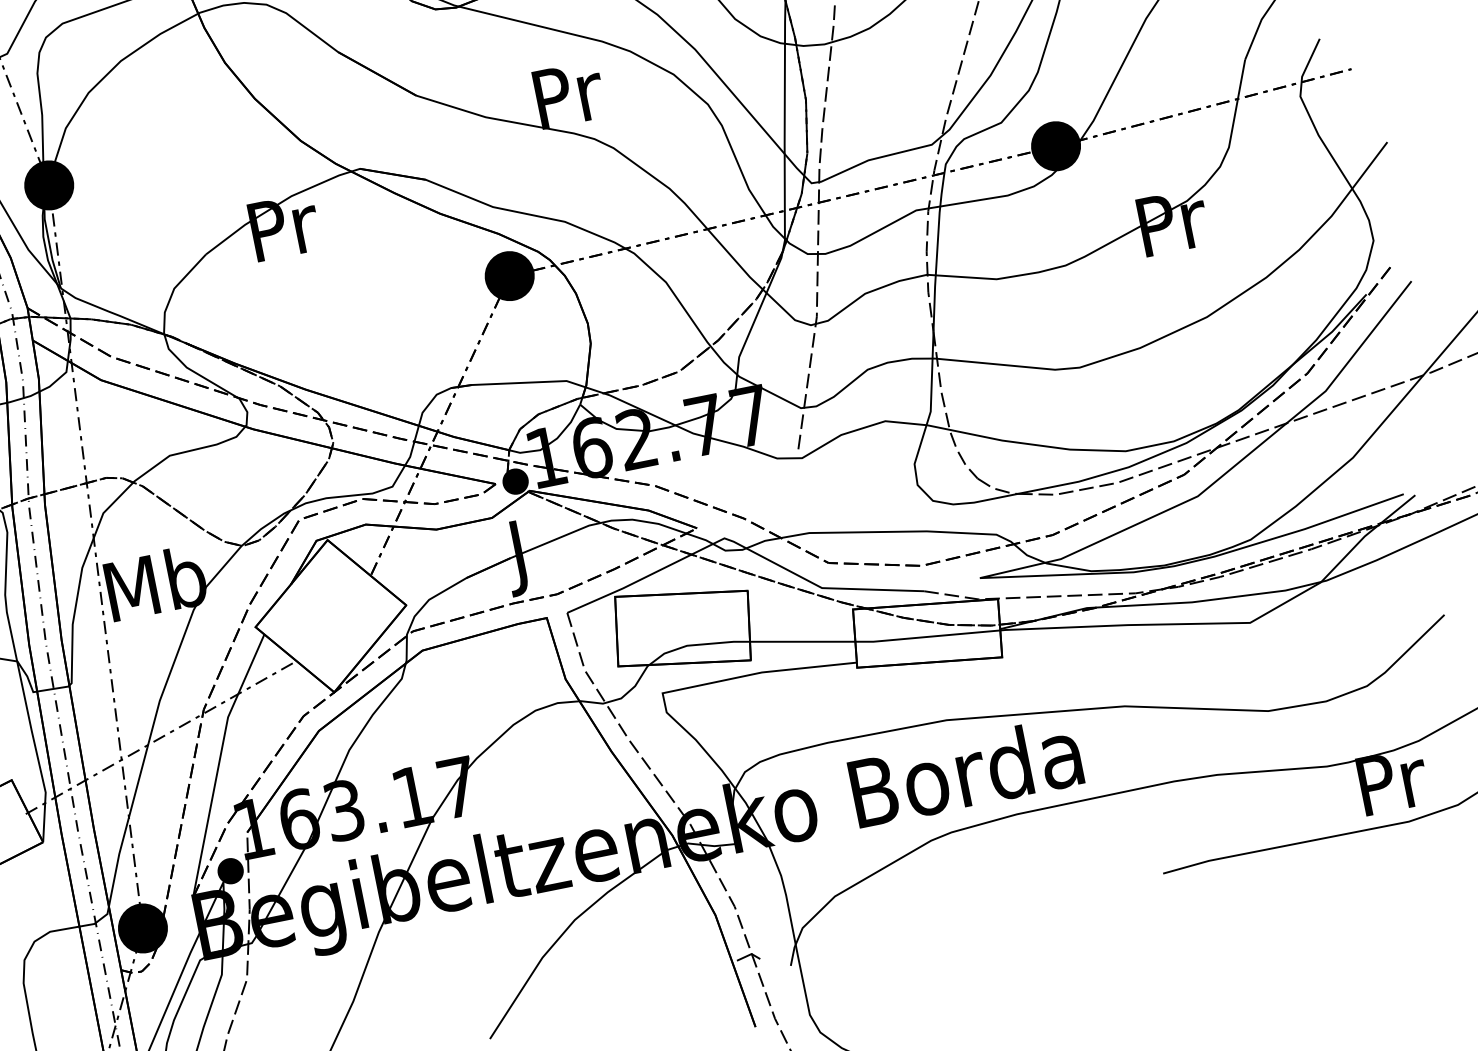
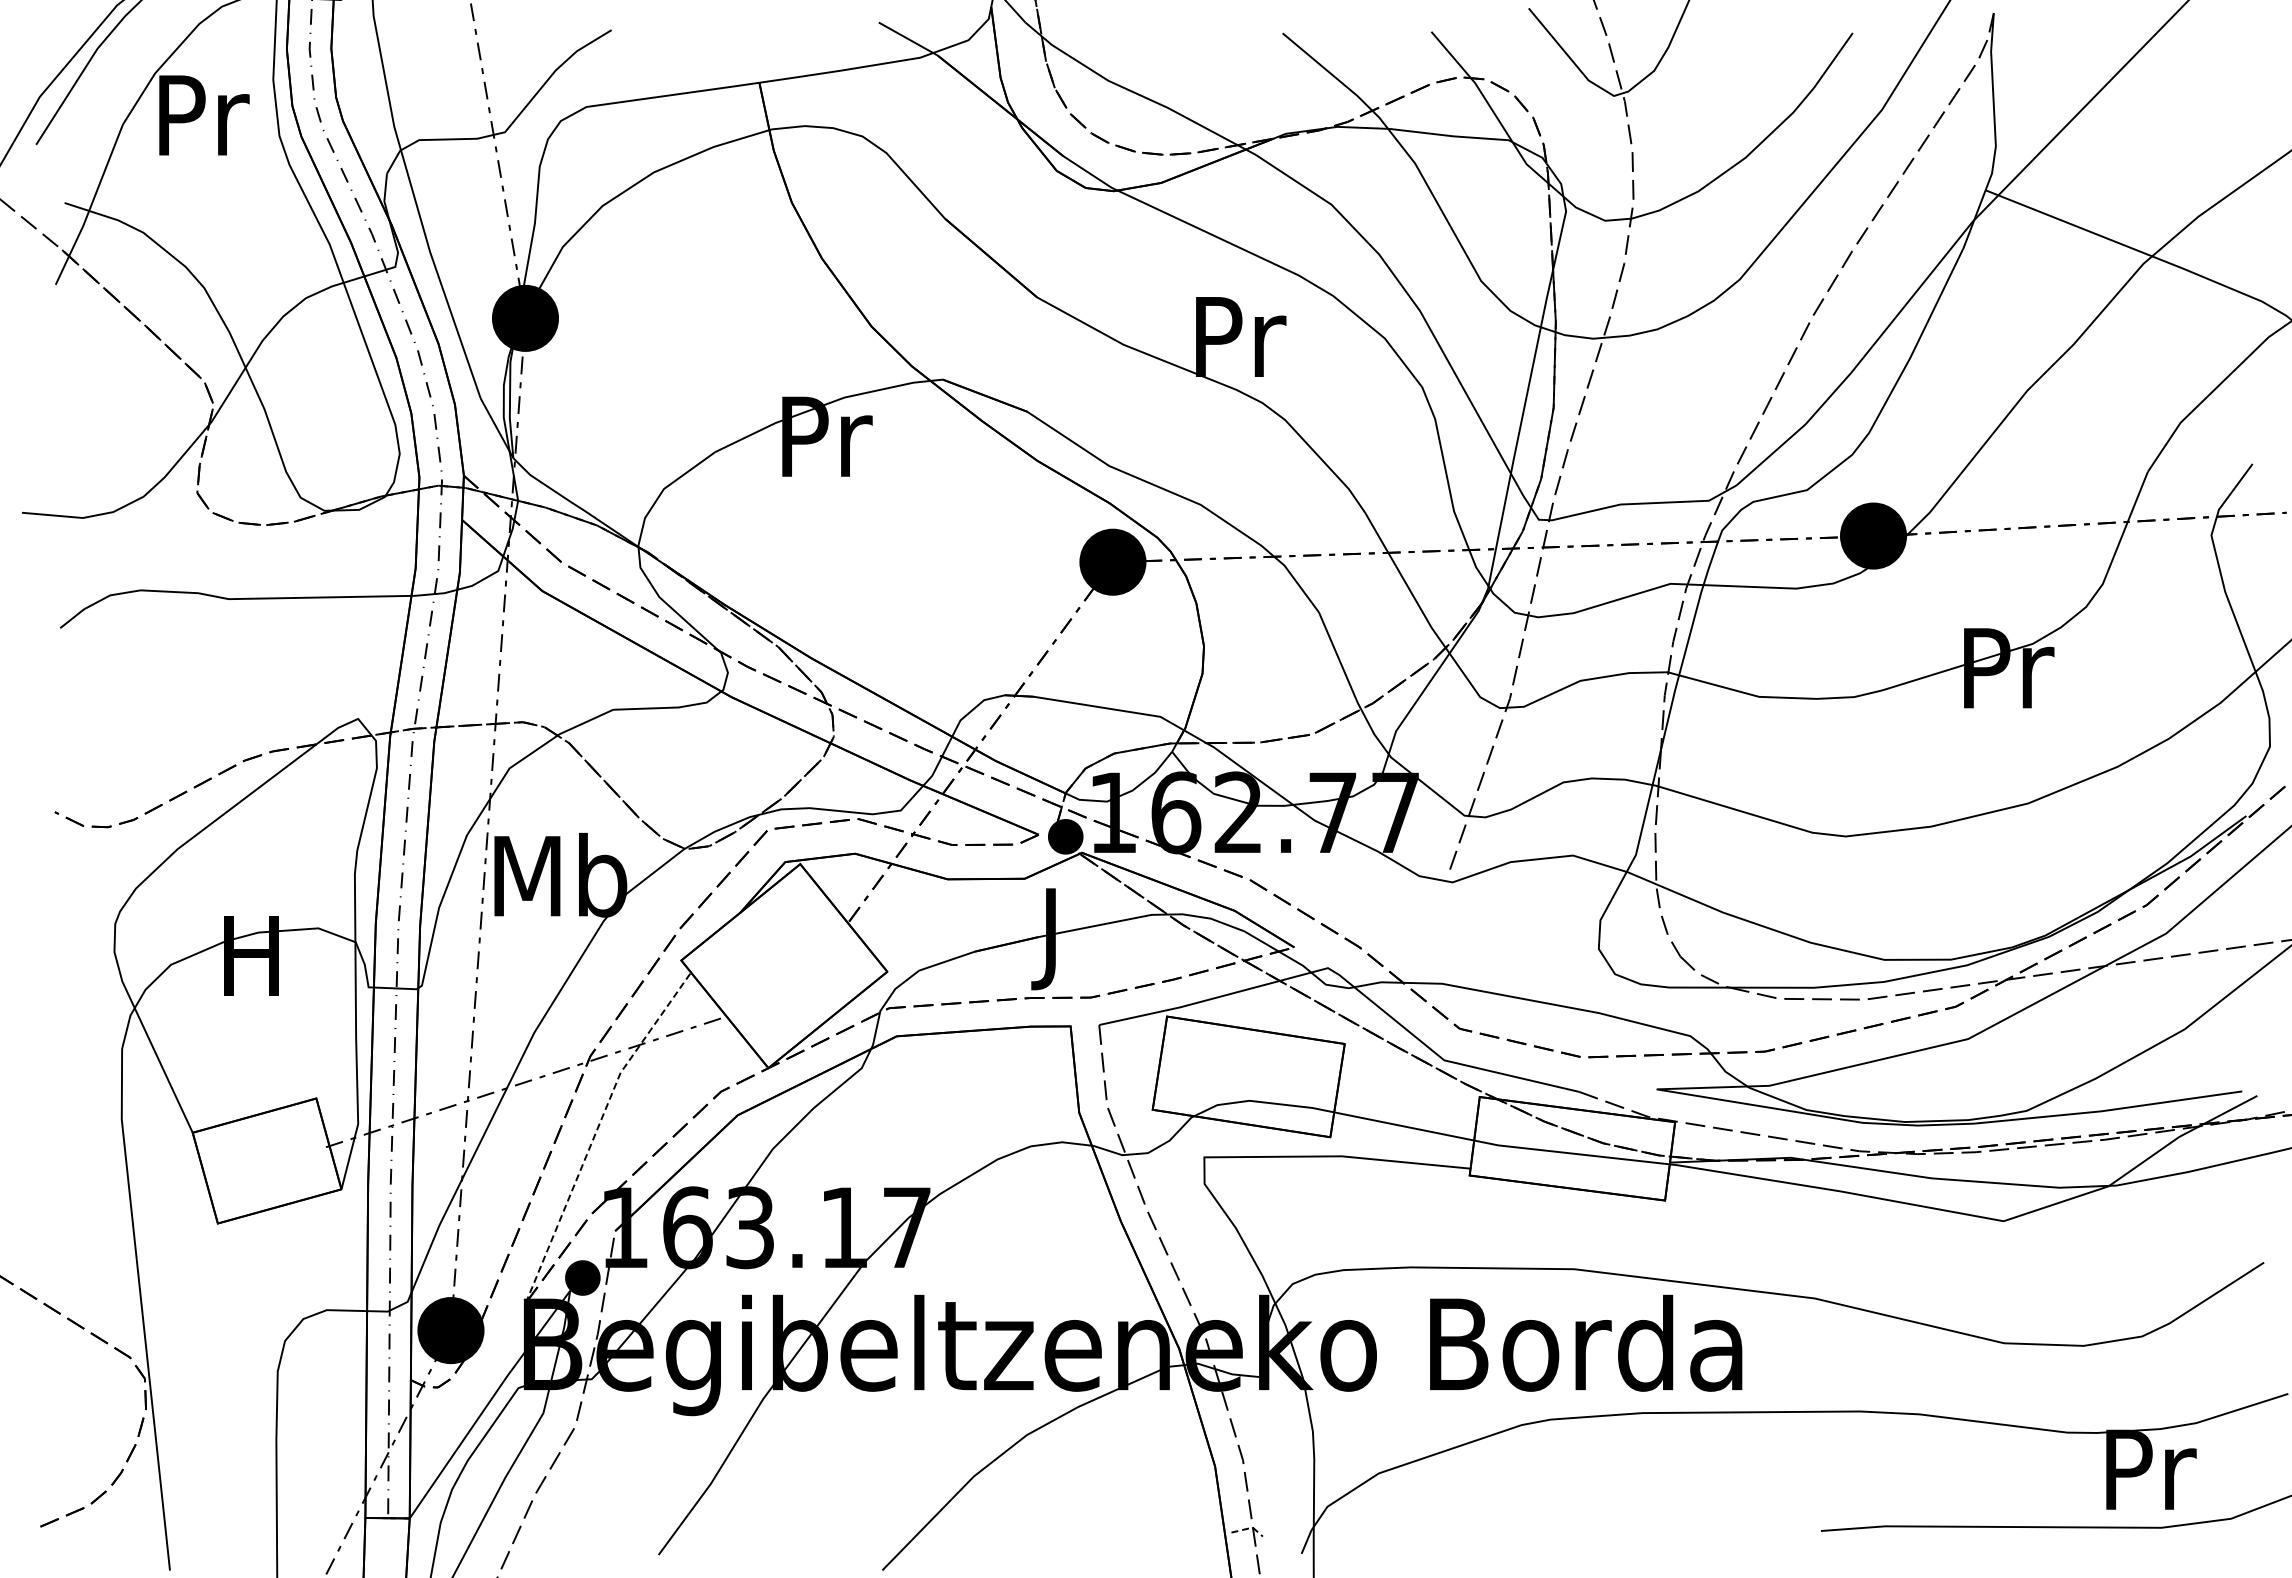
line: (219, 762) -> (596, 1130), solid -> dashed
line: (749, 955) -> (1249, 1528), solid -> dashed

